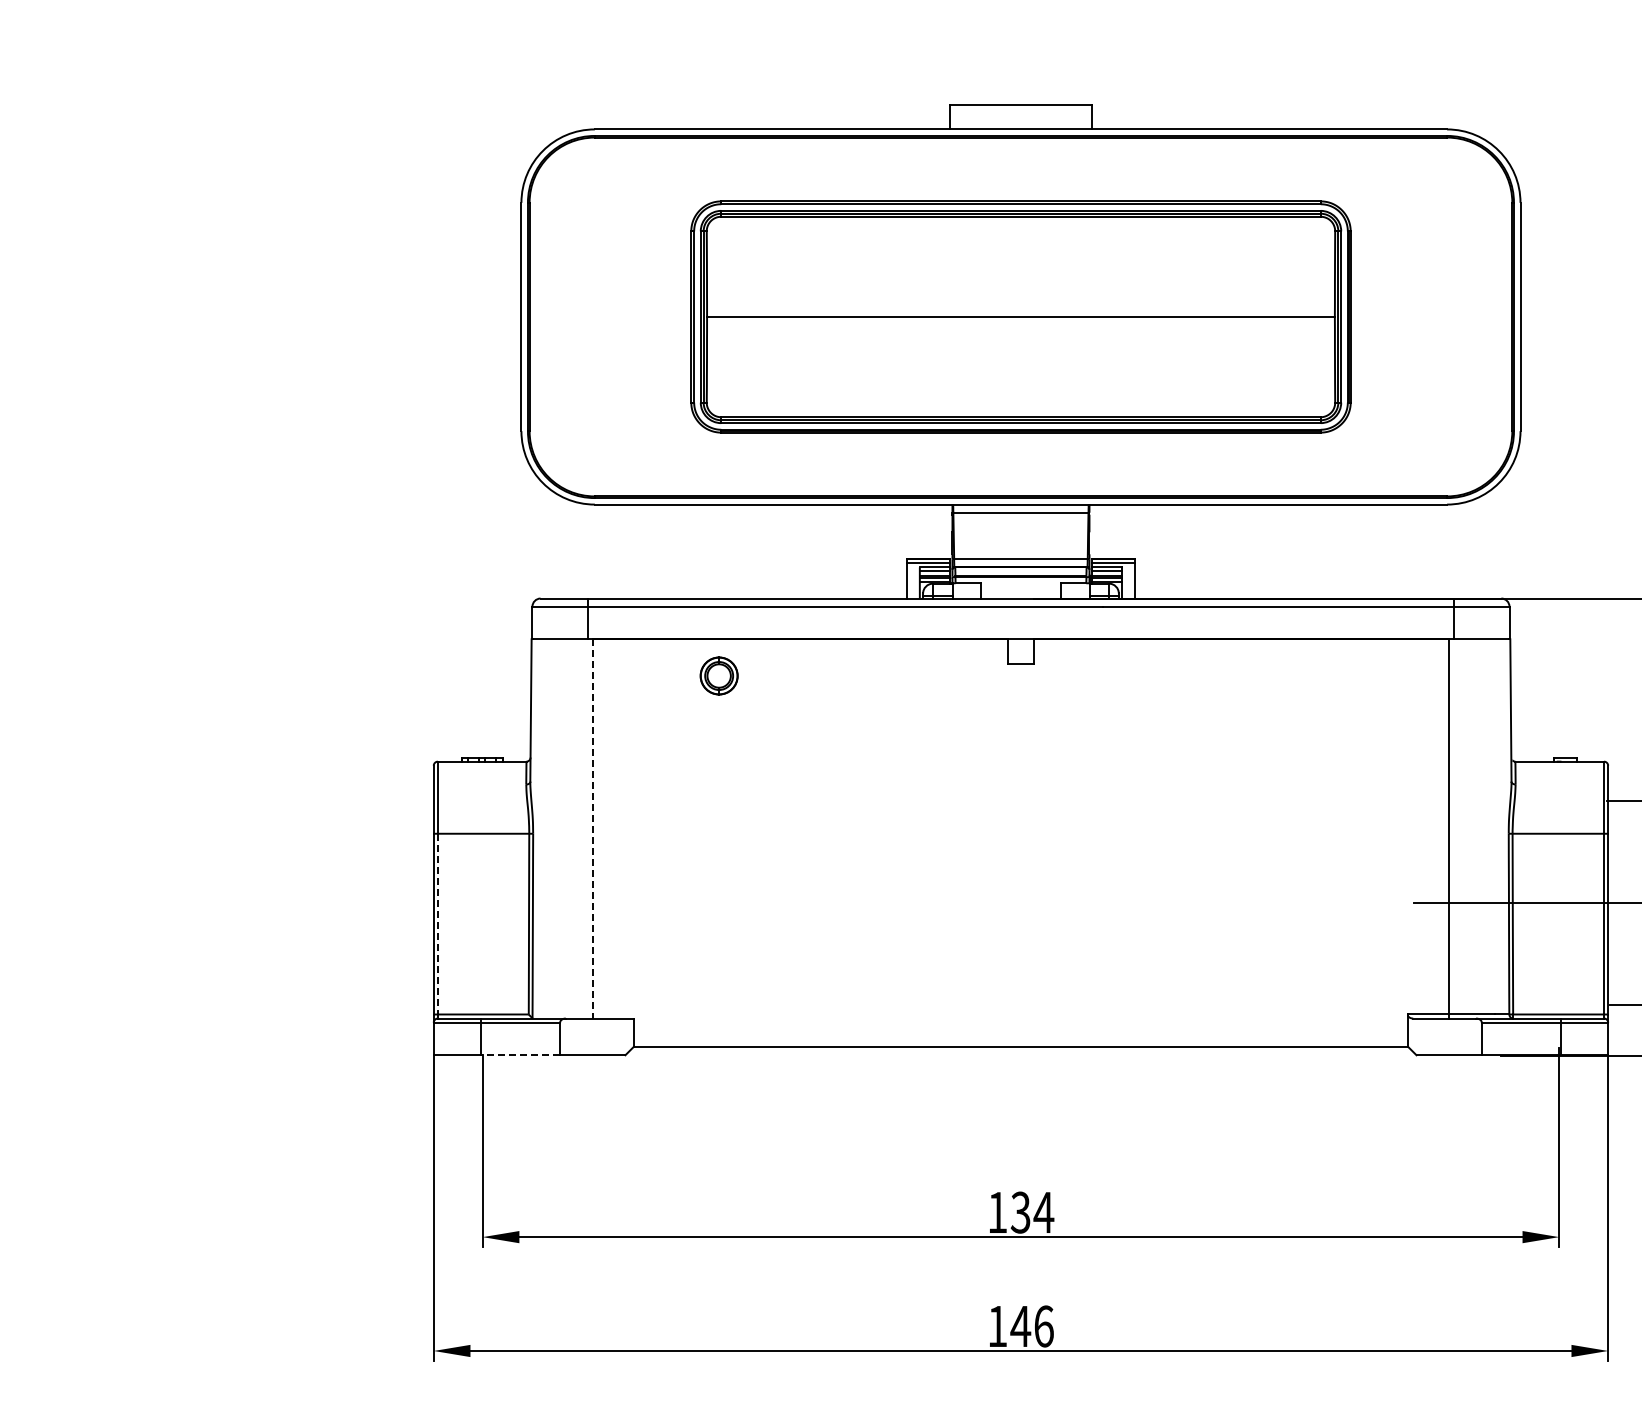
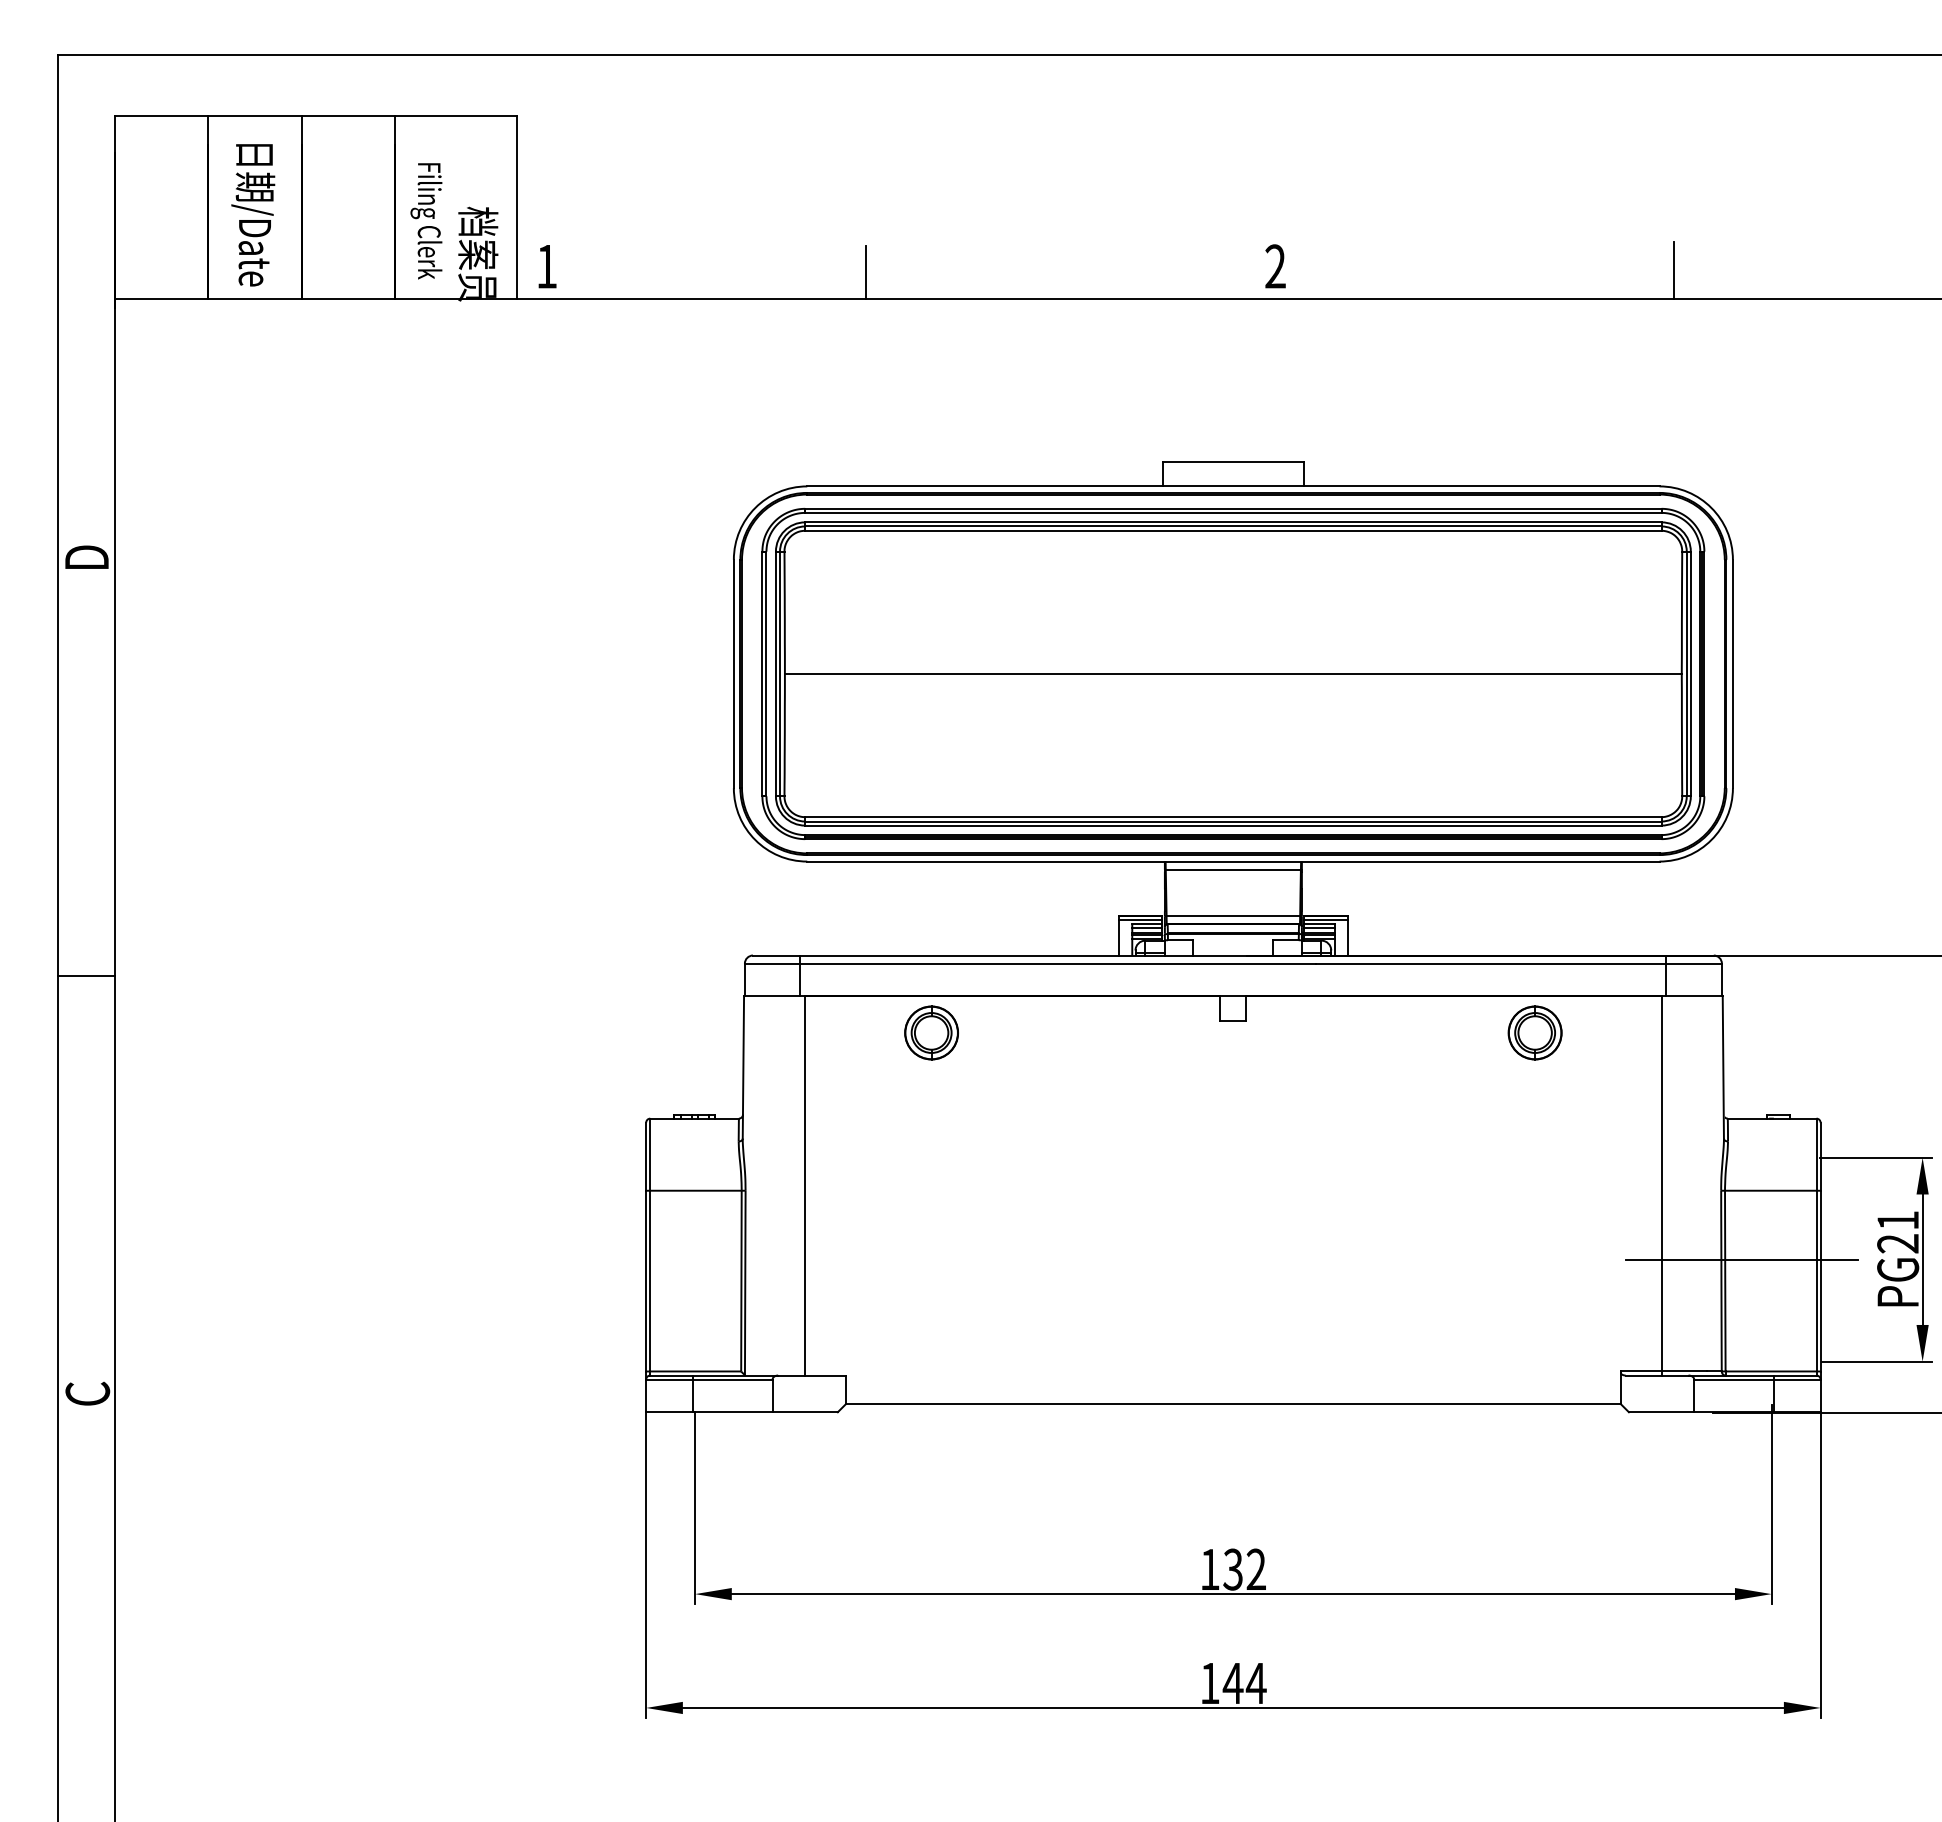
part: (1021, 316) -> (1233, 673), size x1.43
part: (719, 675) -> (931, 1032), size x1.43
part: (1322, 675) -> (1534, 1032), added
line: (593, 828) -> (805, 1185), dashed -> solid
line: (438, 924) -> (650, 1281), dashed -> solid
line: (520, 1055) -> (732, 1412), dashed -> solid
text: (1043, 1211) -> (1255, 1568), 134 -> 132
text: (1043, 1326) -> (1255, 1683), 146 -> 144

